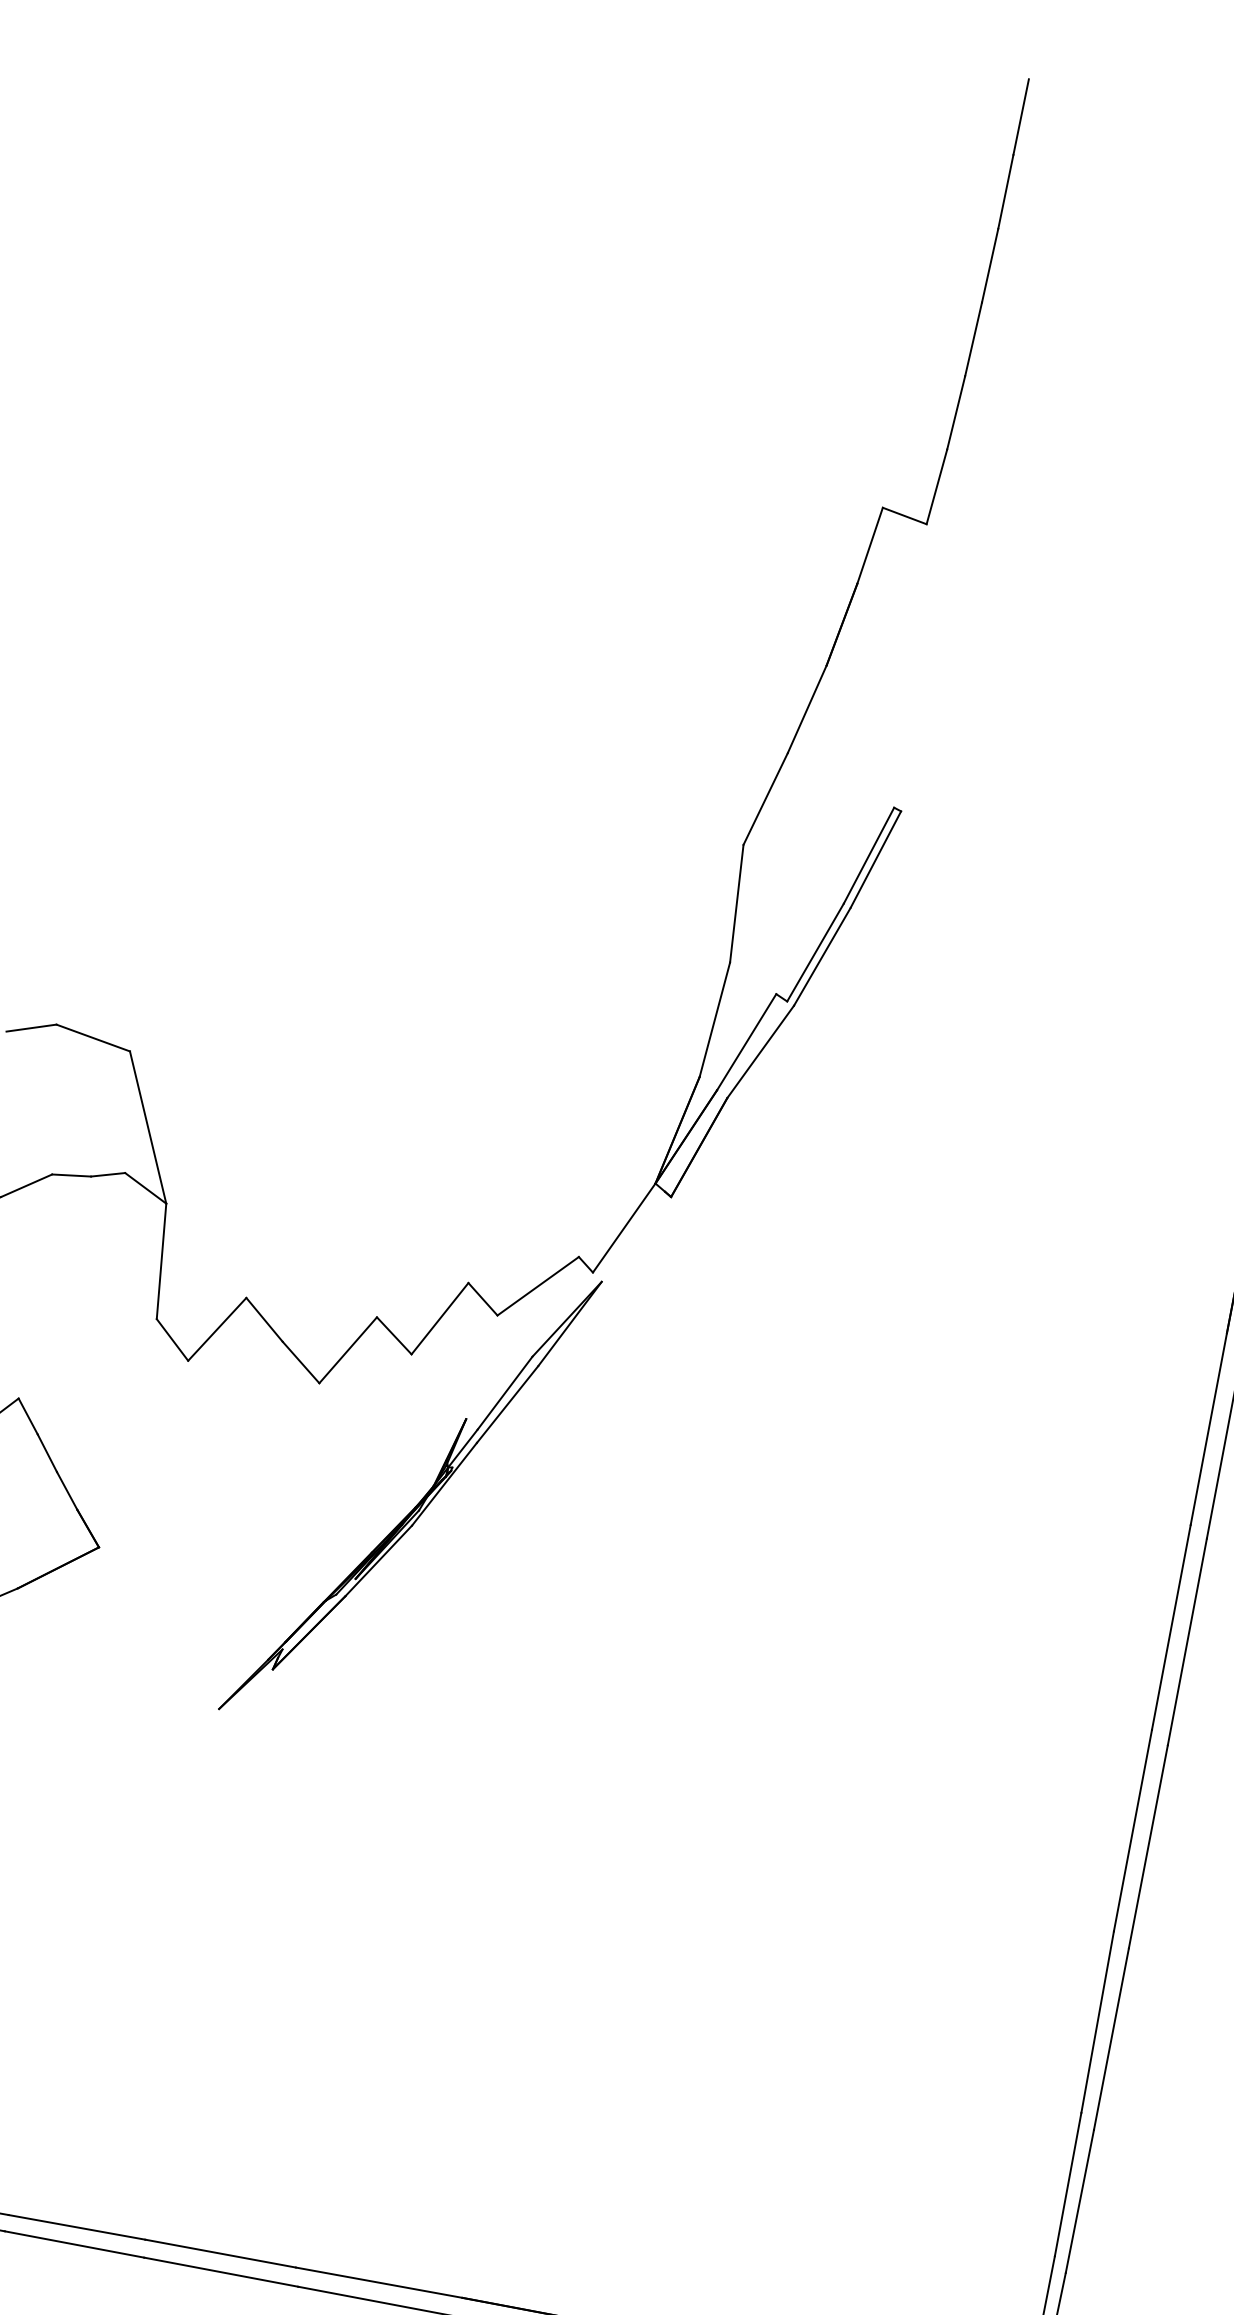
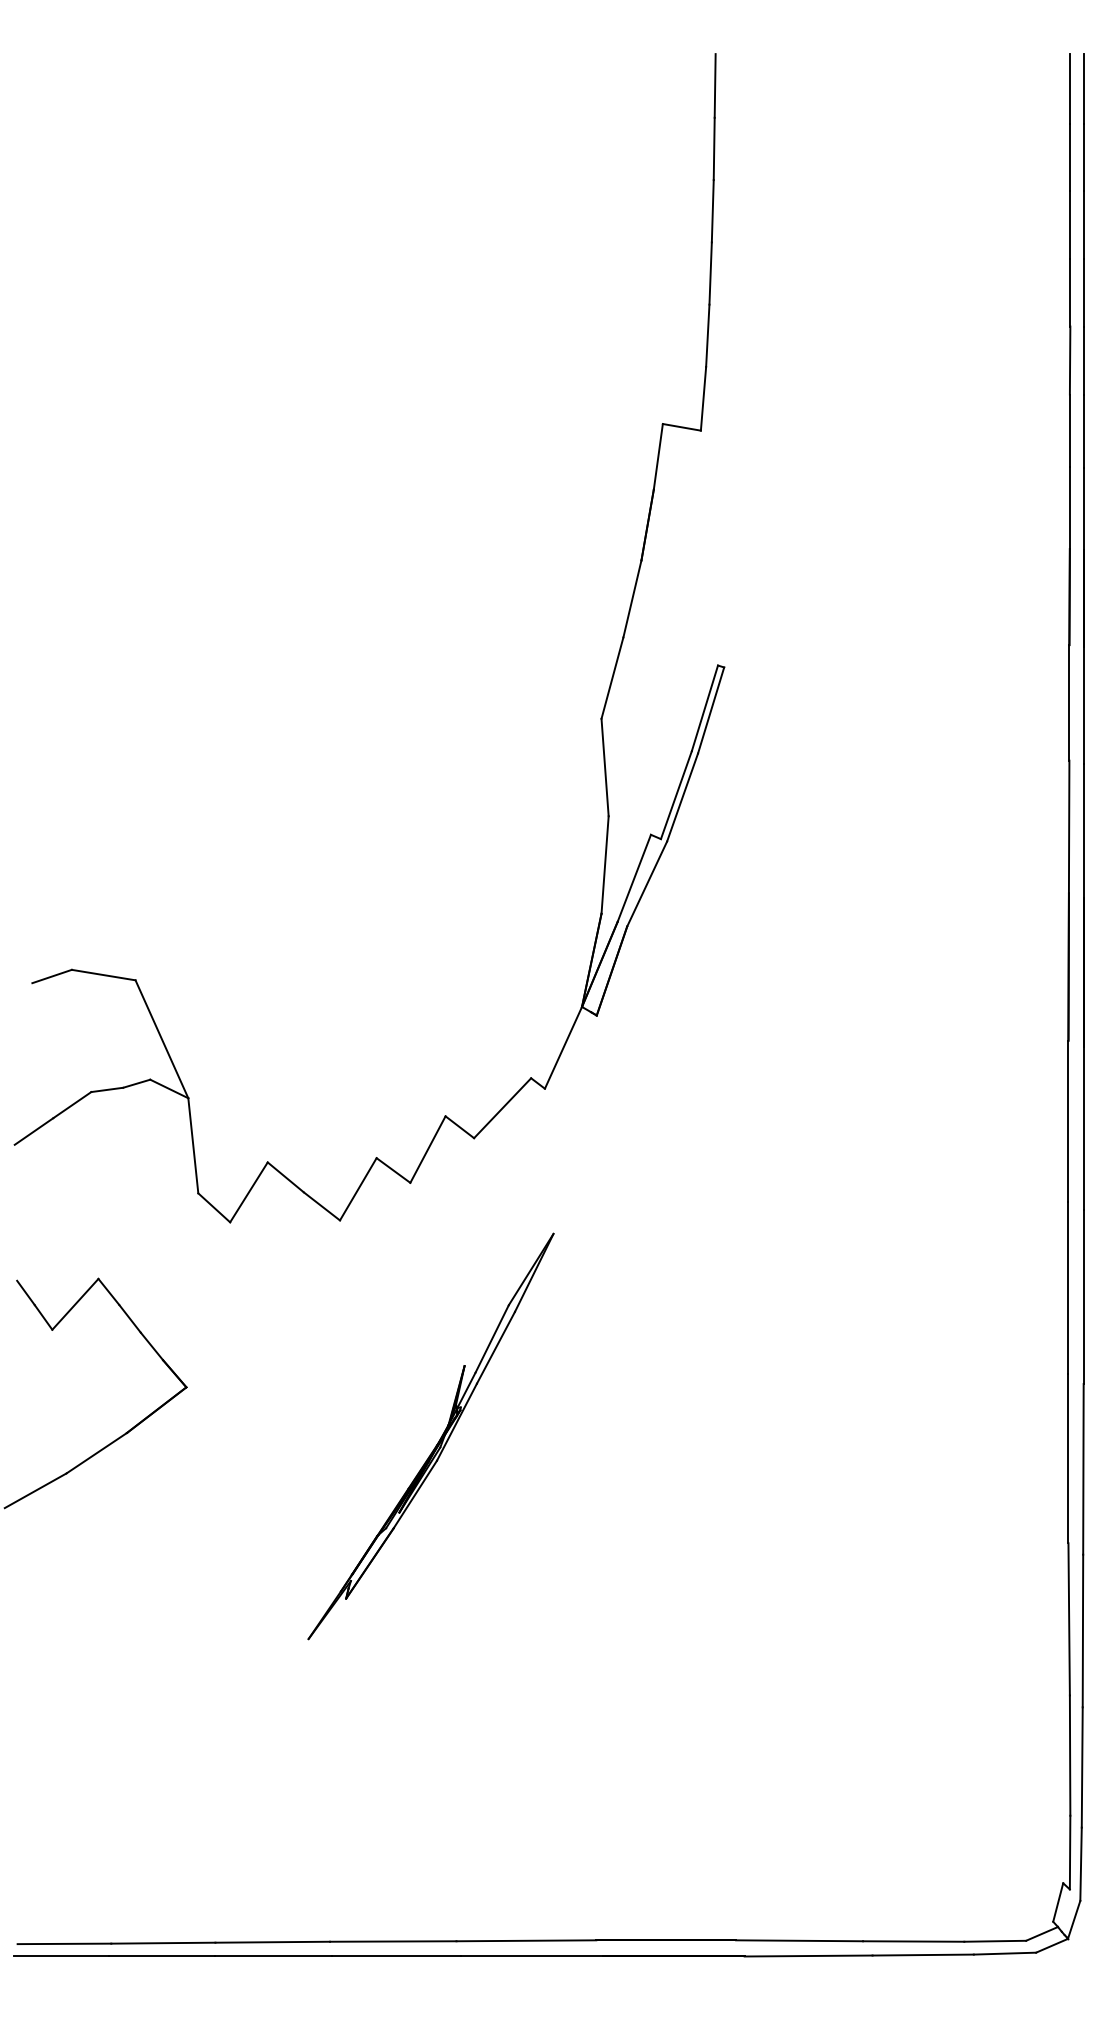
part: (418, 1501) -> (438, 1440), moved

